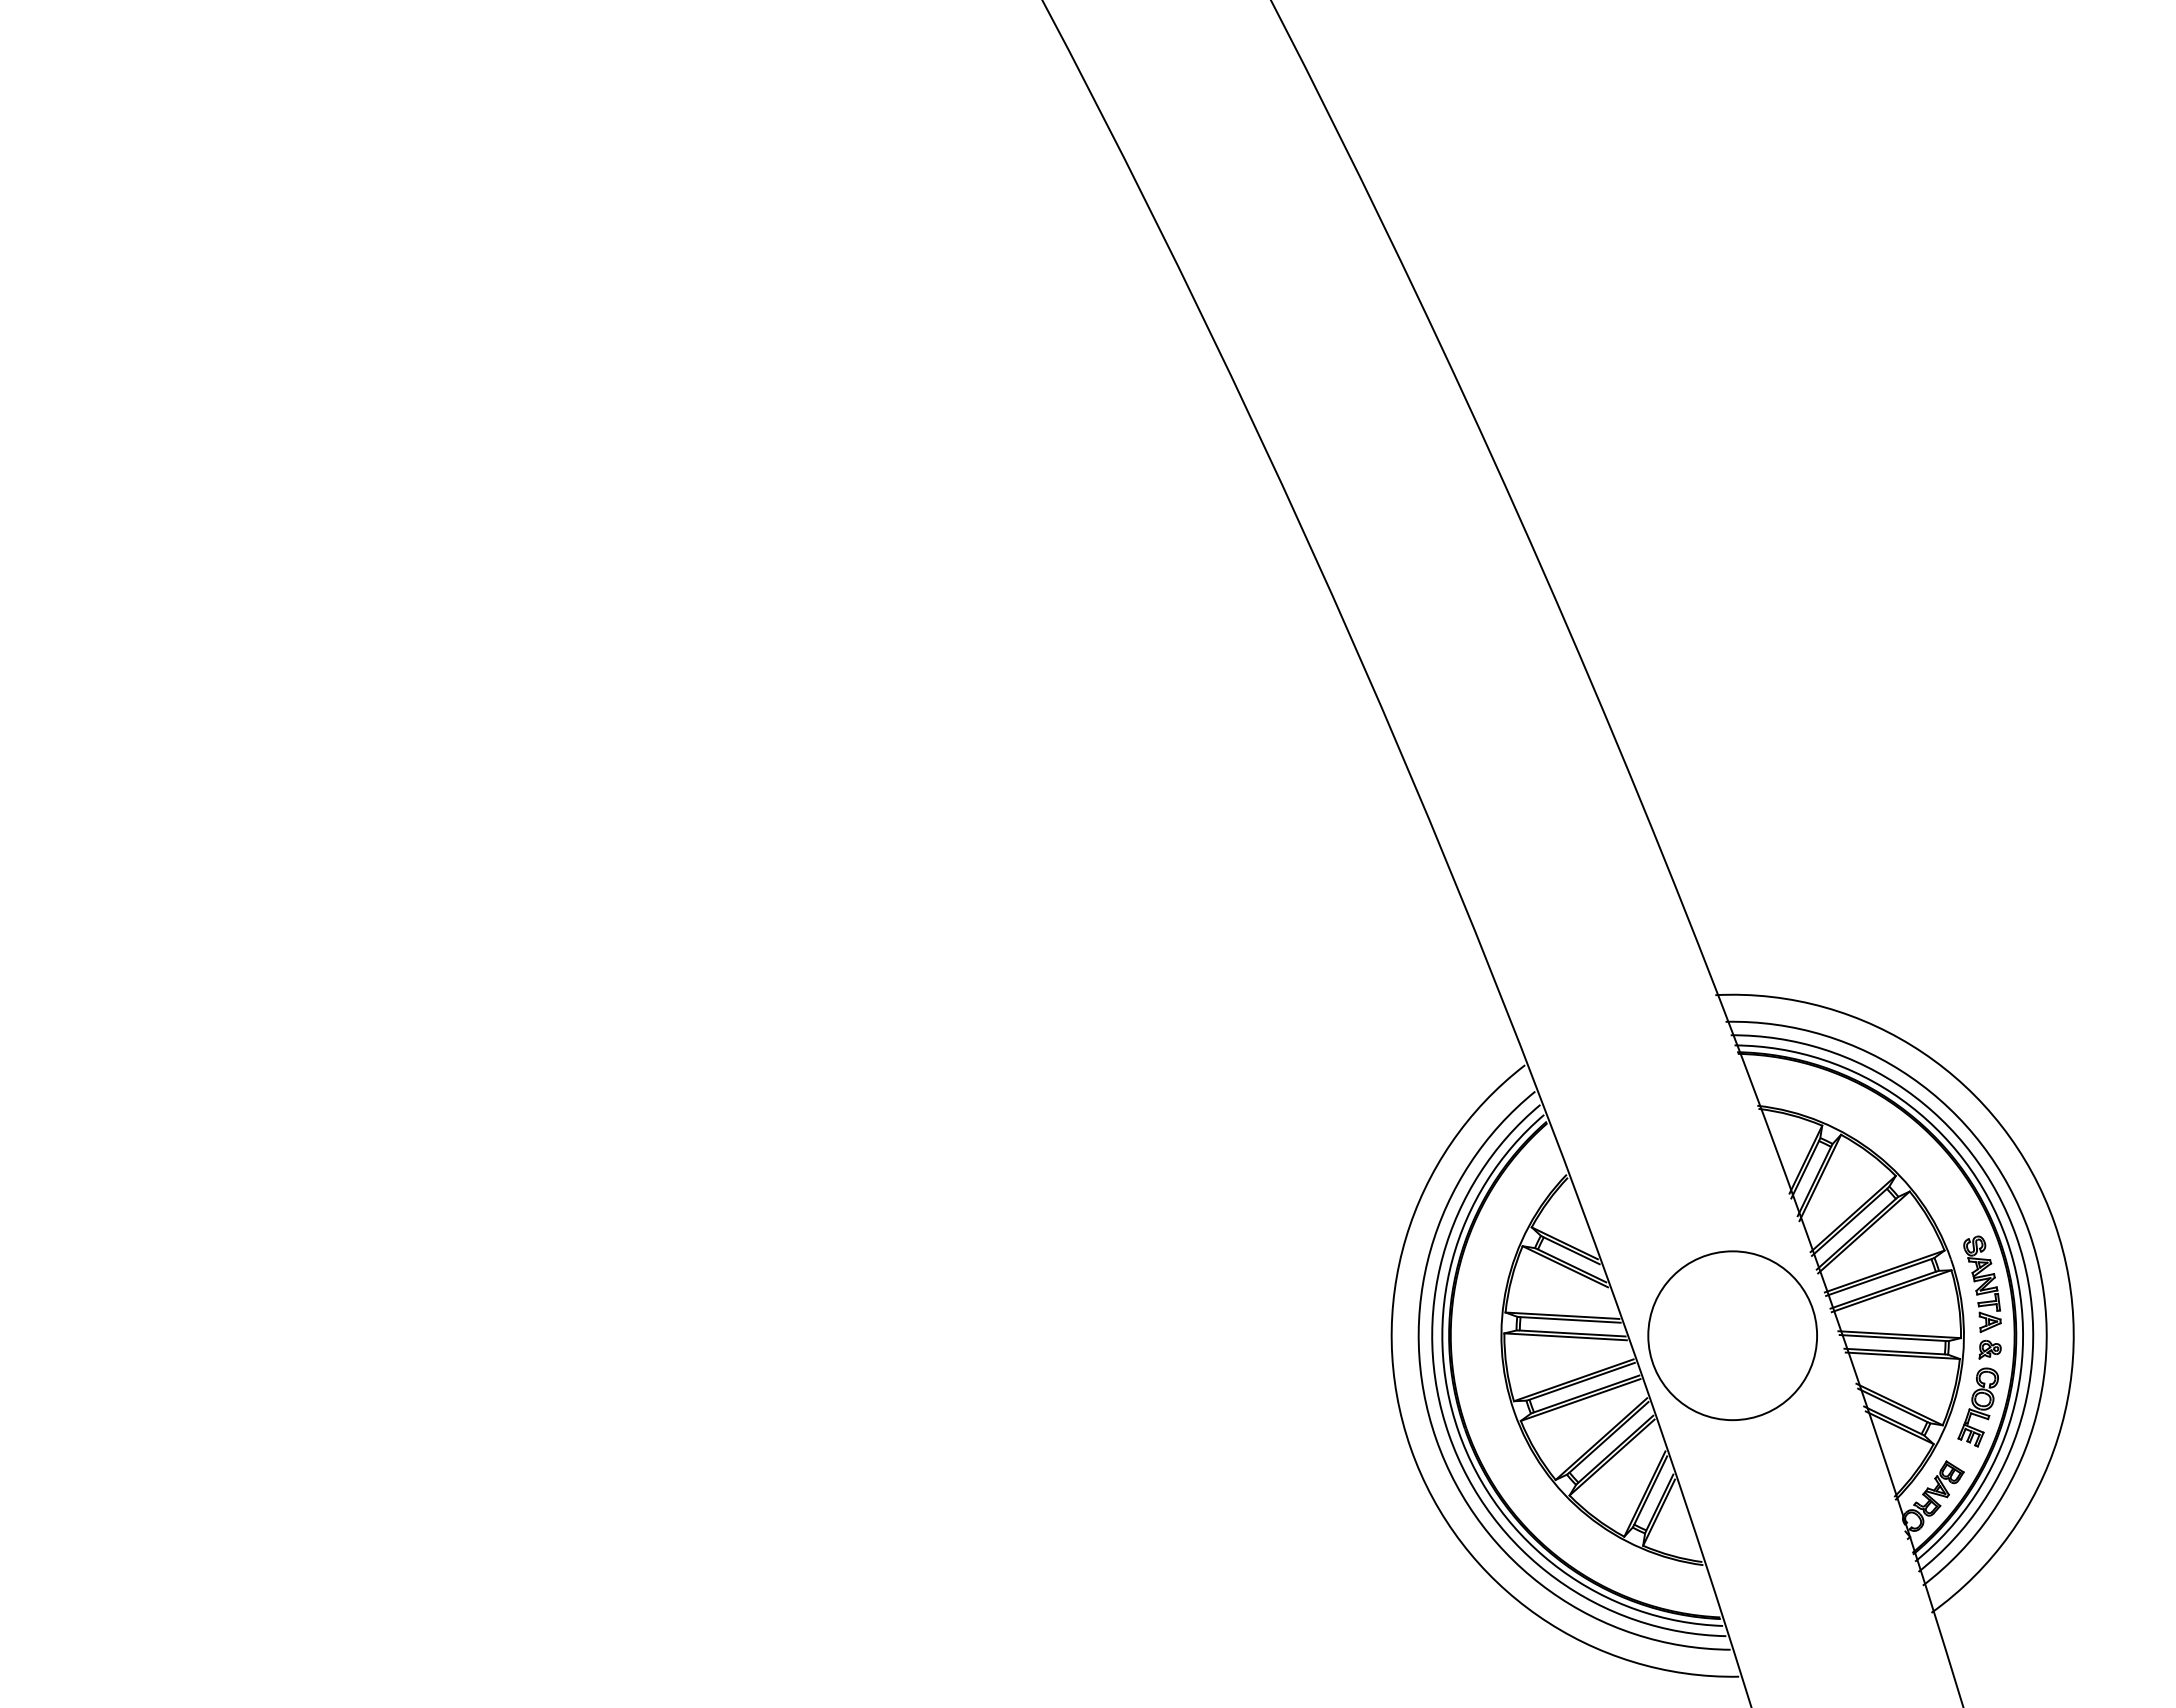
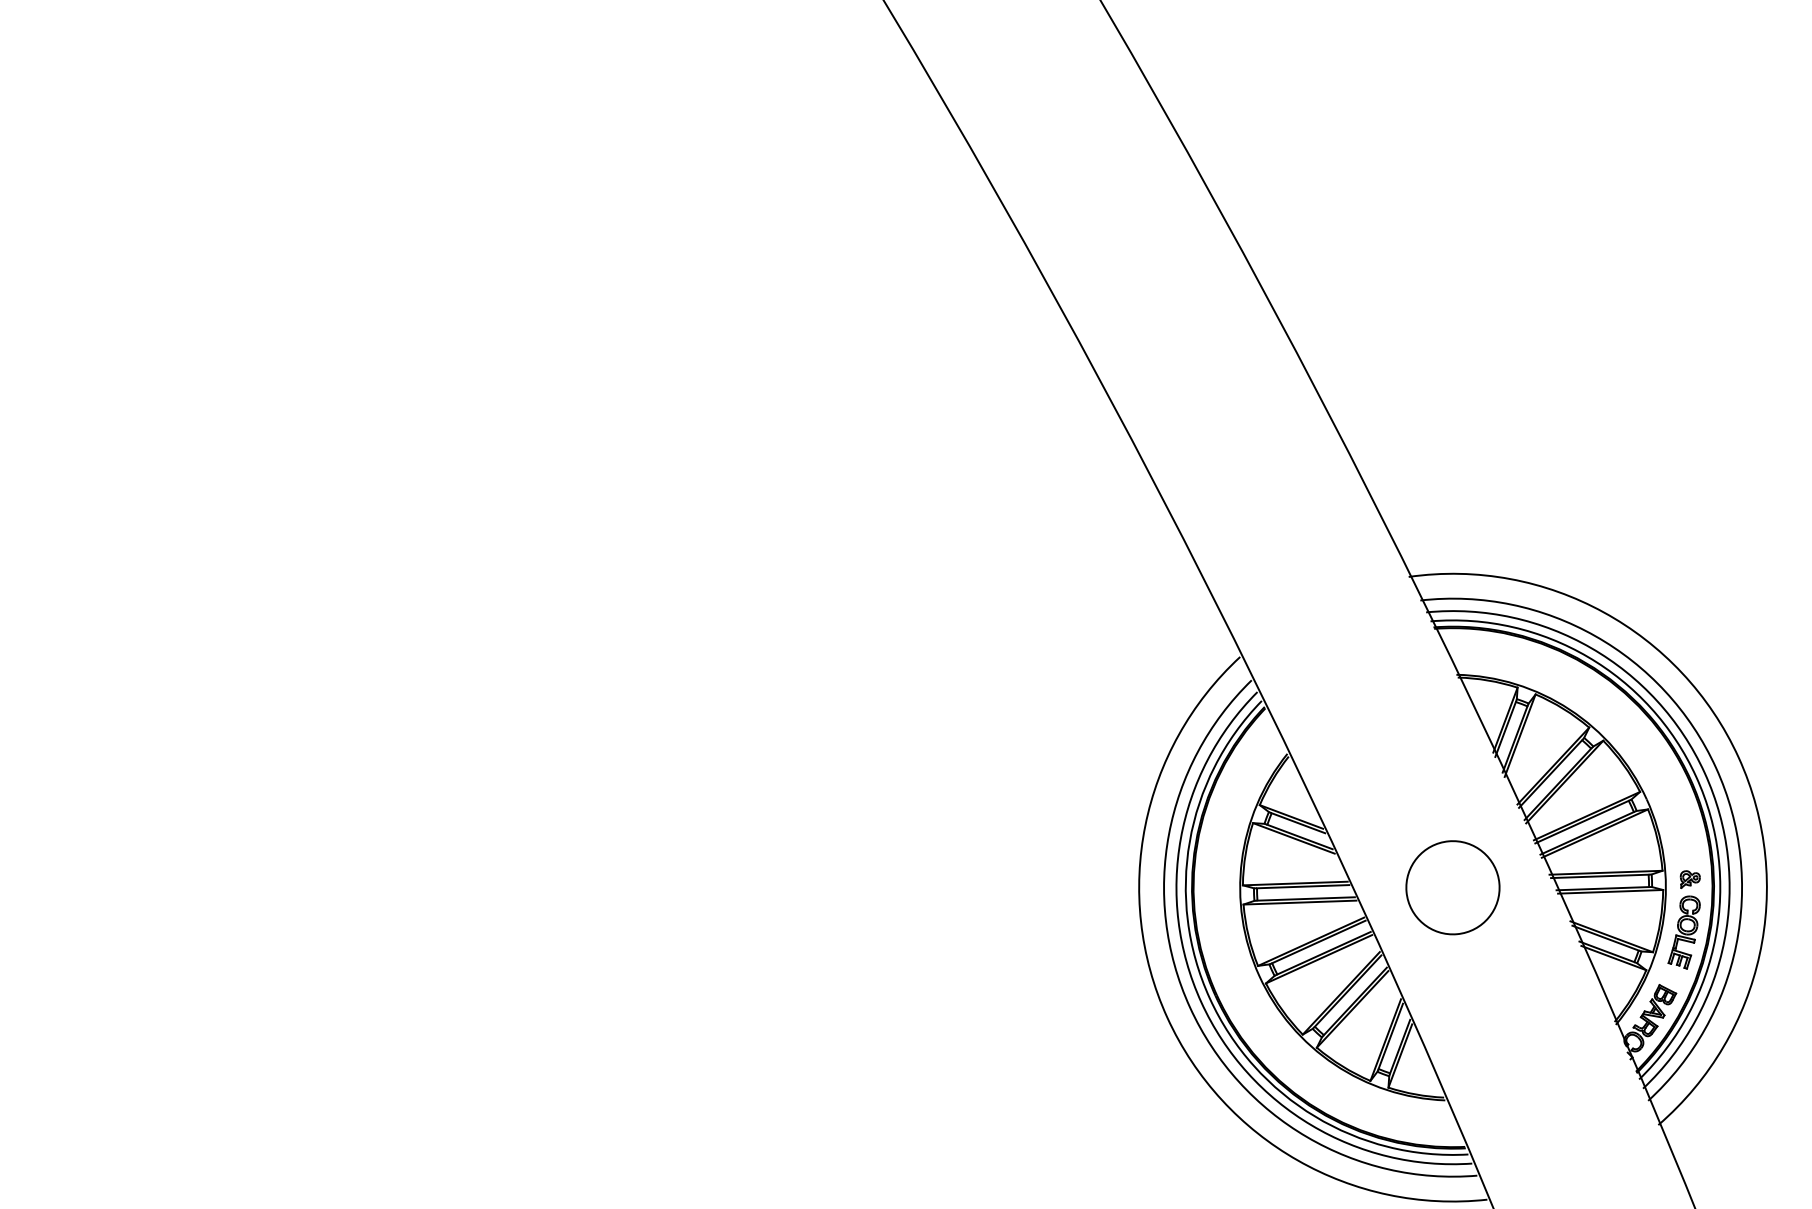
part: (1982, 1283) -> (1677, 818), removed
circle: (1732, 1335) -> (1452, 887), size x0.6

